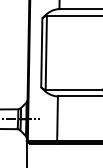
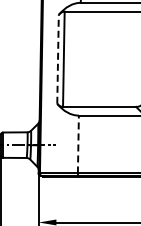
line: (42, 52) -> (58, 58), solid -> dashed
line: (57, 118) -> (78, 144), solid -> dashed

